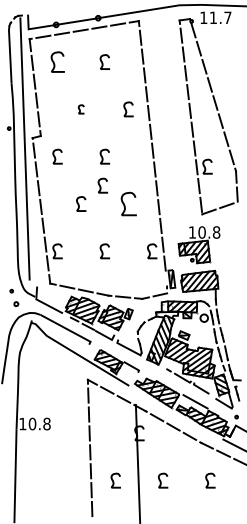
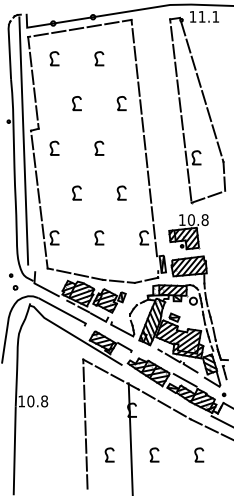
text: (227, 17) -> (215, 16), 11.7 -> 11.1
part: (57, 61) -> (54, 58), size x0.71
part: (81, 109) -> (77, 103), size x1.67
part: (102, 185) -> (97, 175), removed
part: (128, 203) -> (121, 192), size x0.62

